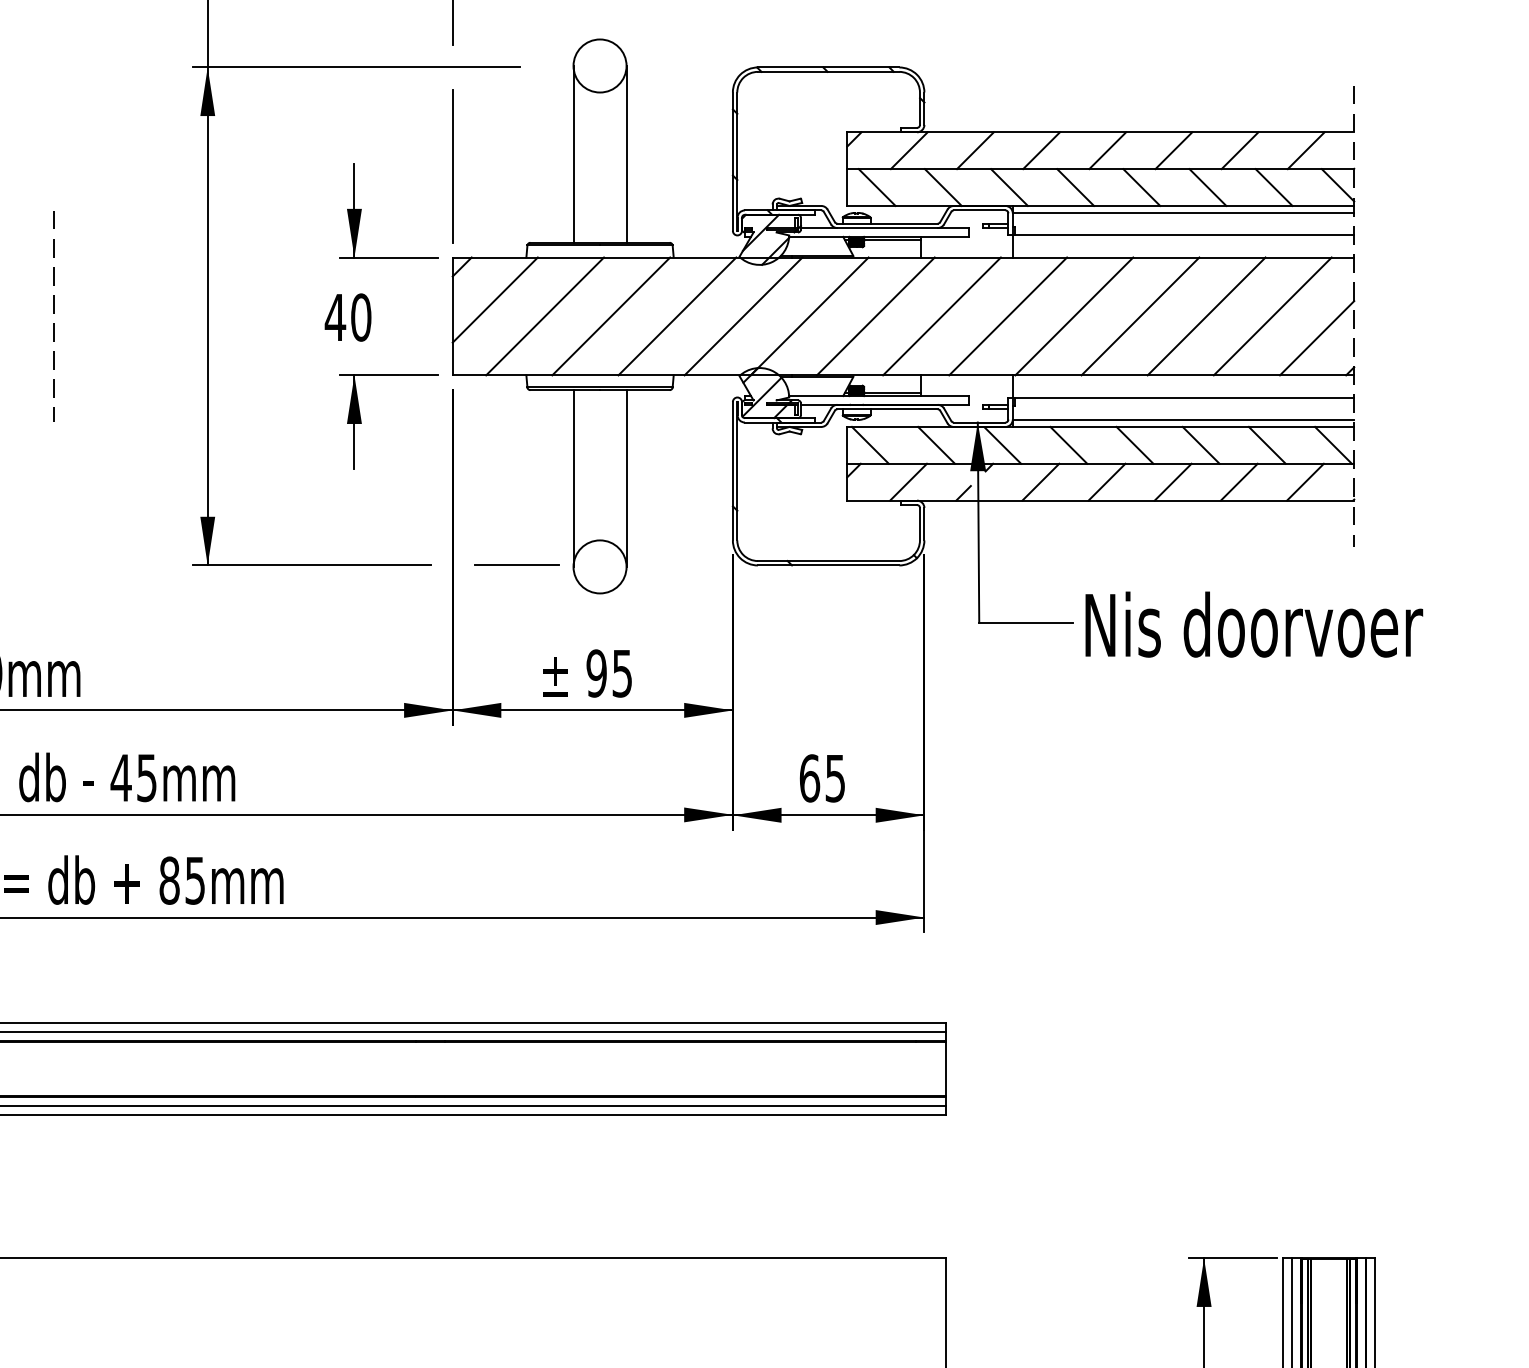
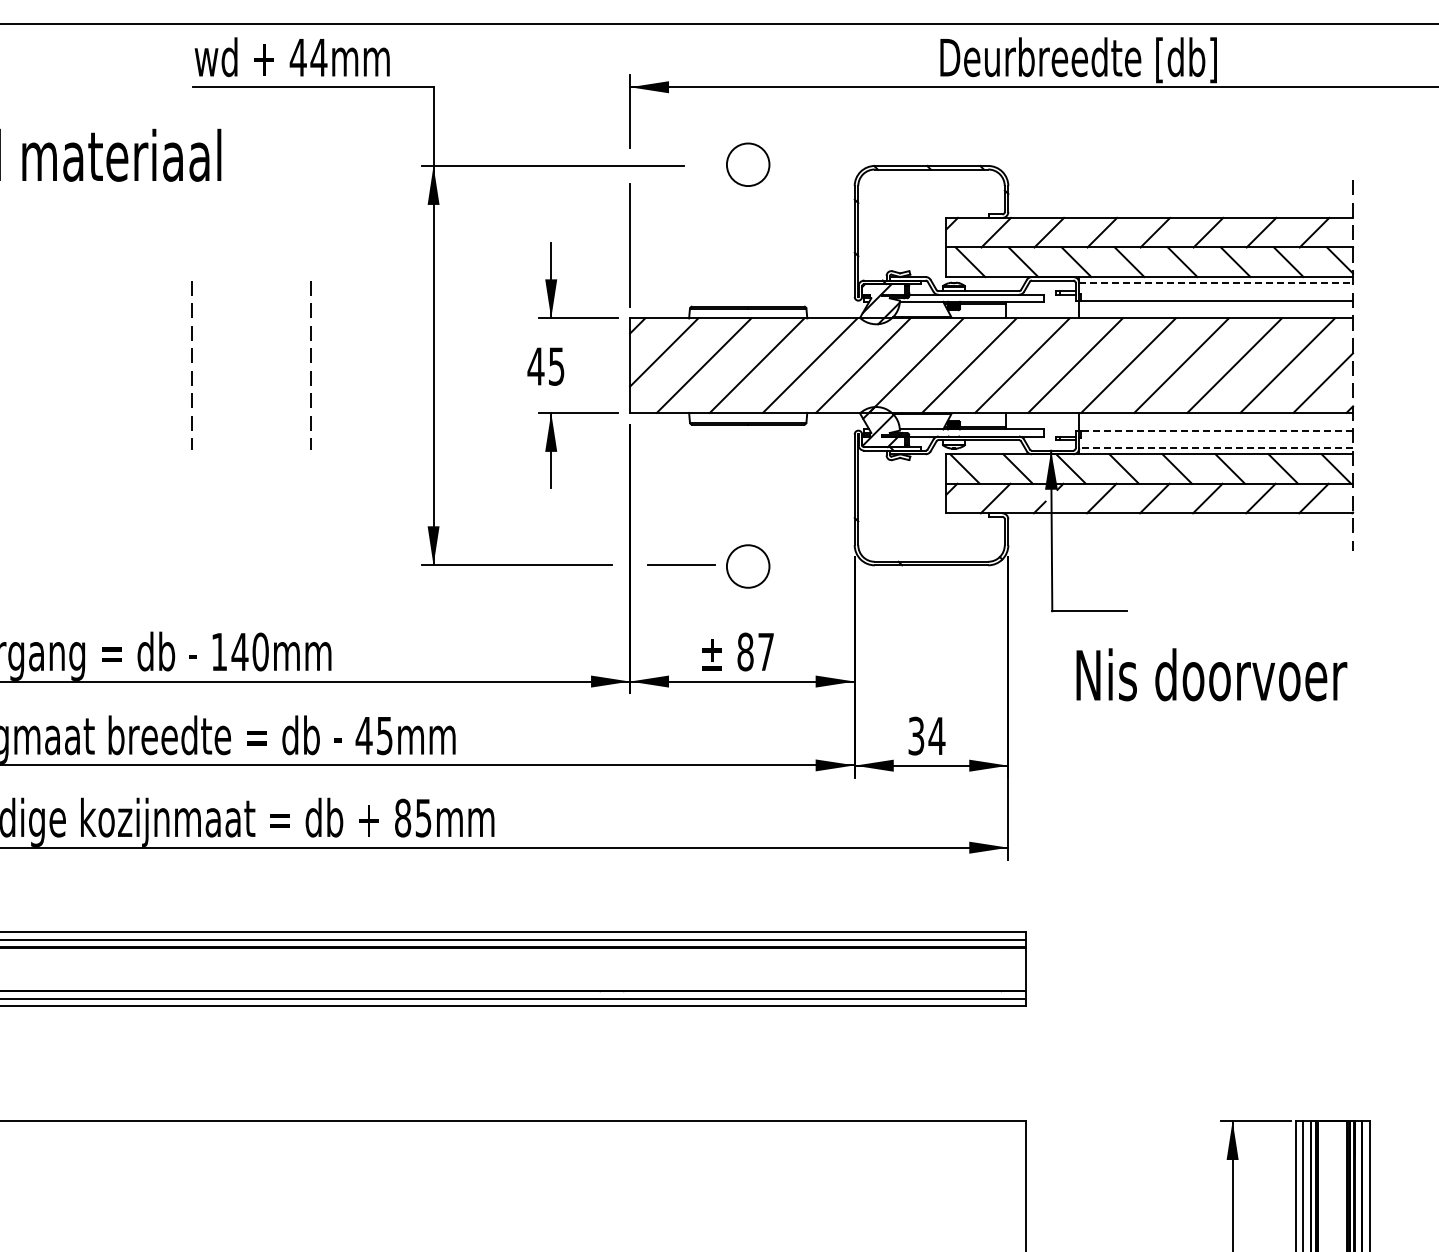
line: (572, 154) -> (726, 235), removed
line: (626, 154) -> (769, 235), removed
line: (1183, 212) -> (1216, 282), solid -> dashed
text: (361, 317) -> (556, 366), 40 -> 45
line: (1183, 397) -> (1216, 430), solid -> dashed
line: (1183, 419) -> (1216, 448), solid -> dashed
line: (572, 478) -> (726, 495), removed
line: (626, 478) -> (769, 495), removed
text: (1253, 624) -> (1211, 674), moved
text: (609, 672) -> (755, 651), 95 -> 87
text: (822, 777) -> (926, 735), 65 -> 34

